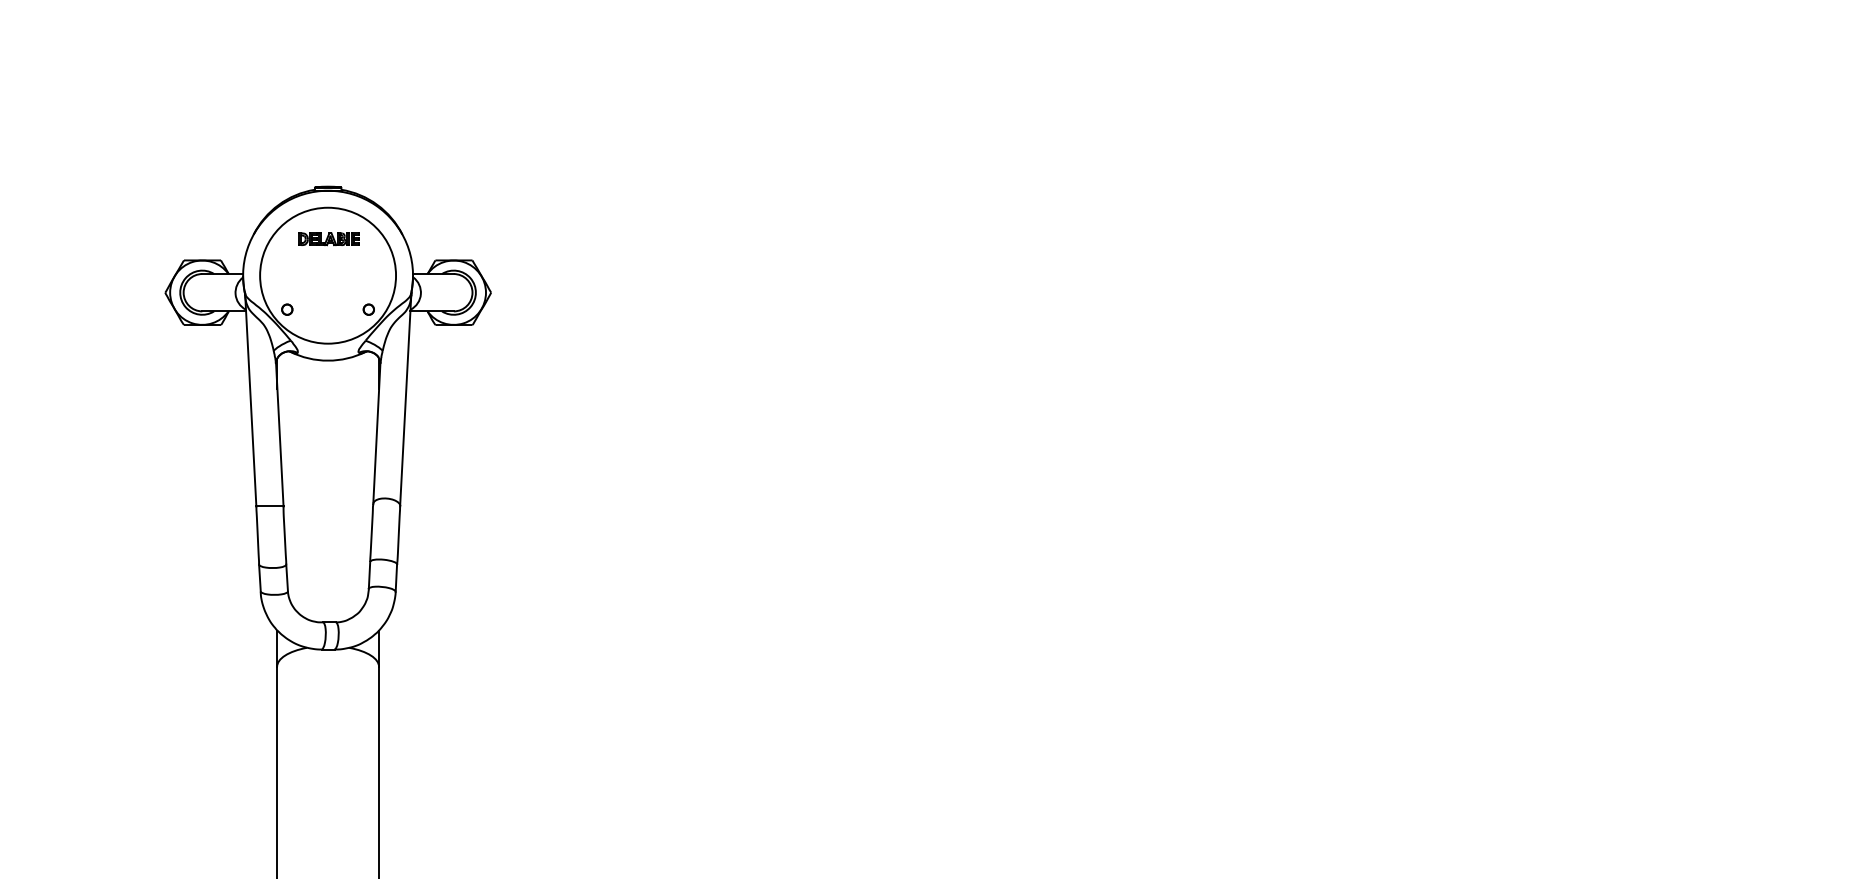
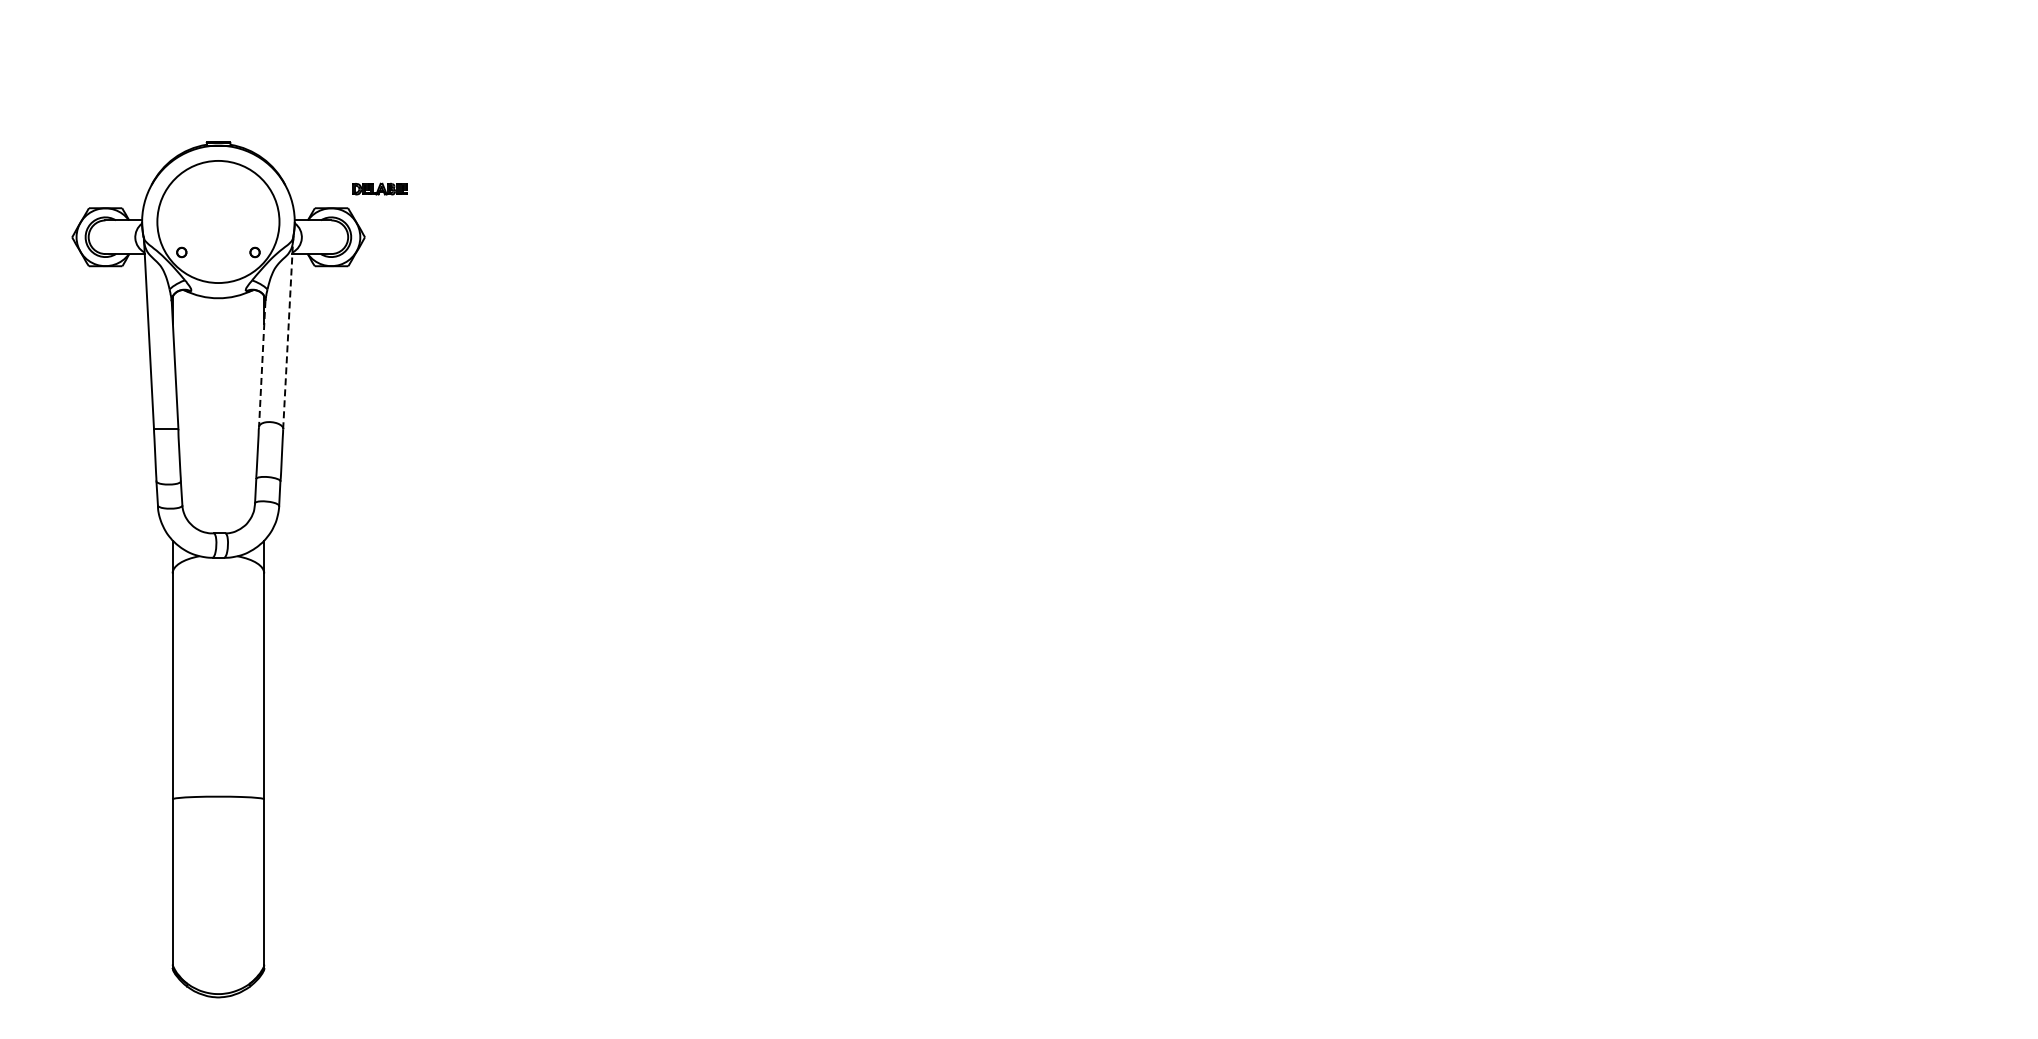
part: (328, 238) -> (379, 188), moved
line: (406, 399) -> (288, 333), solid -> dashed
line: (377, 434) -> (262, 364), solid -> dashed

